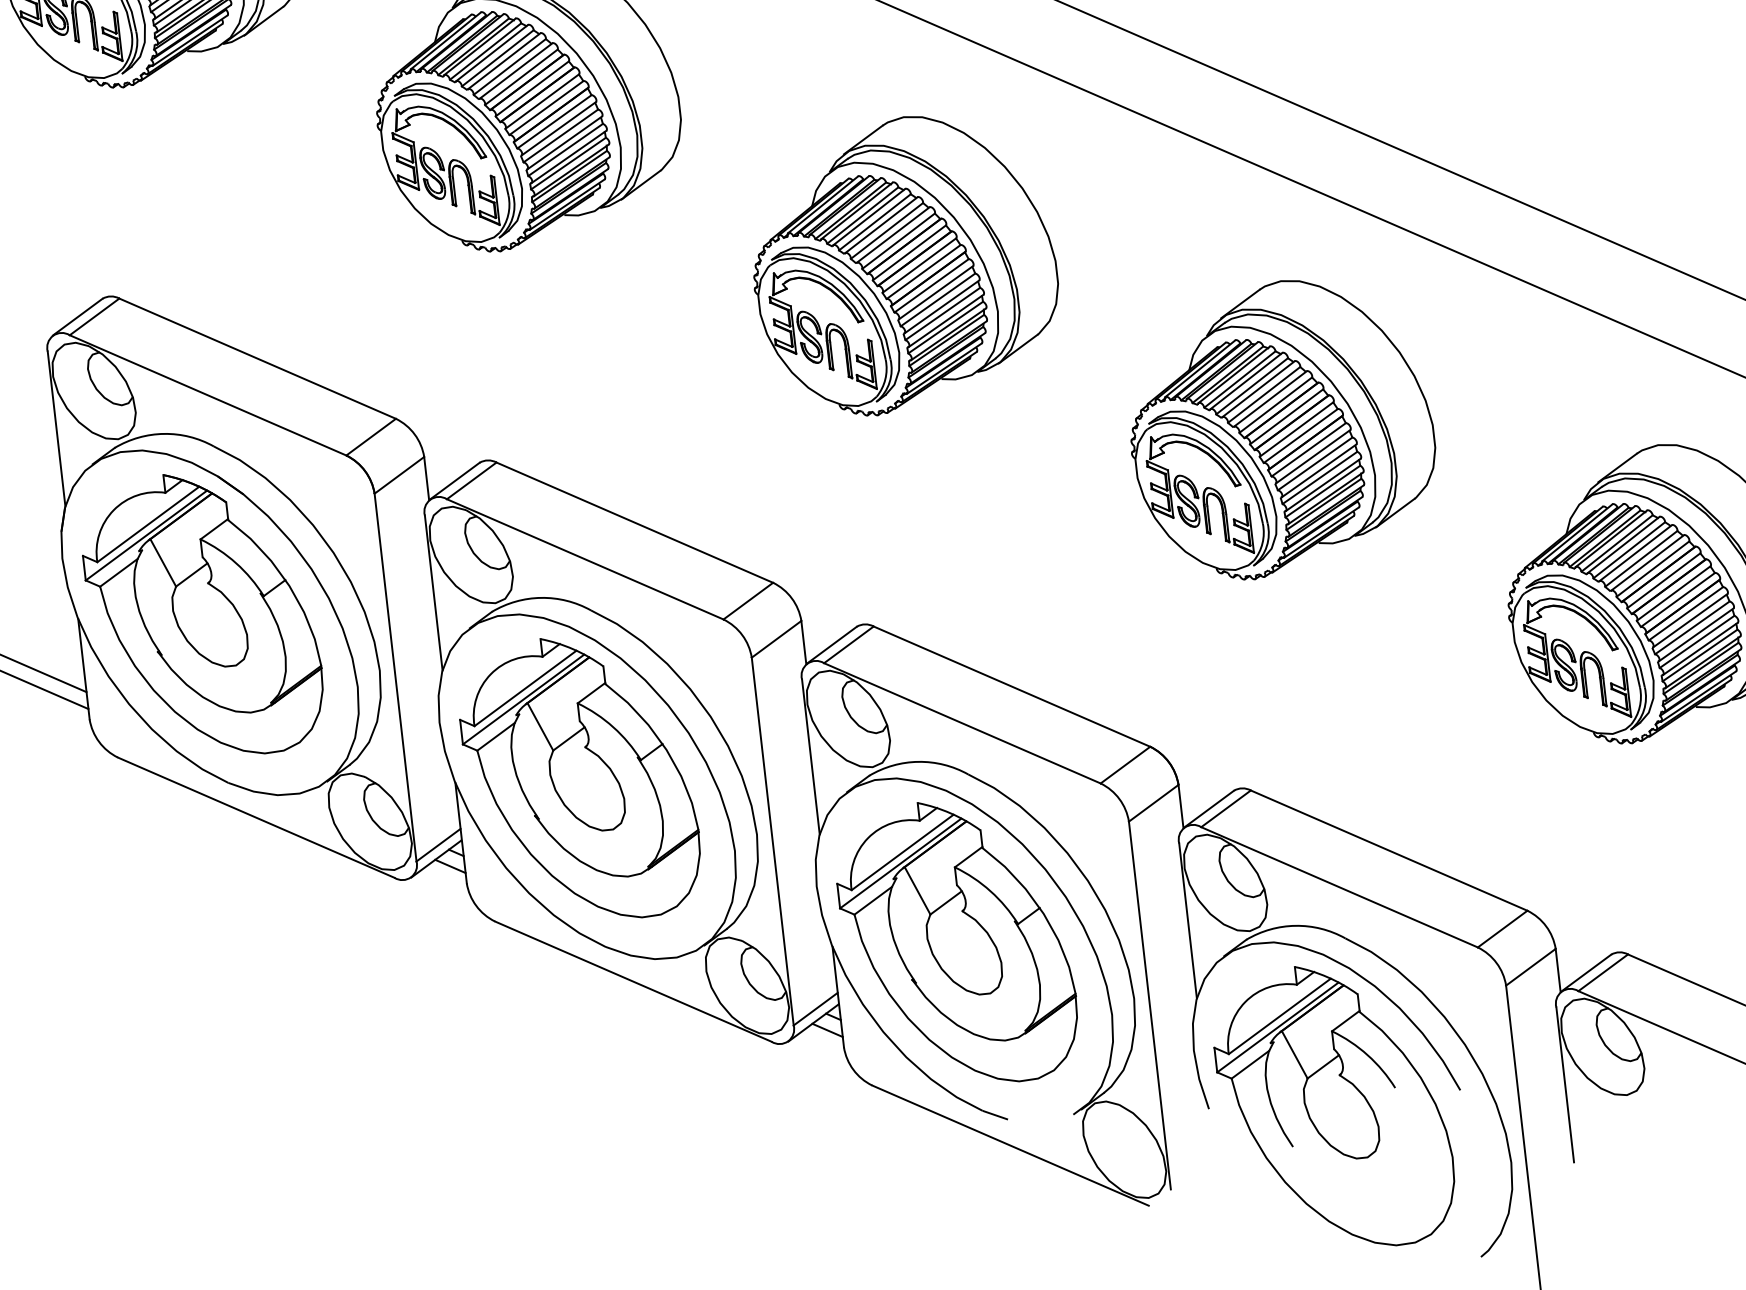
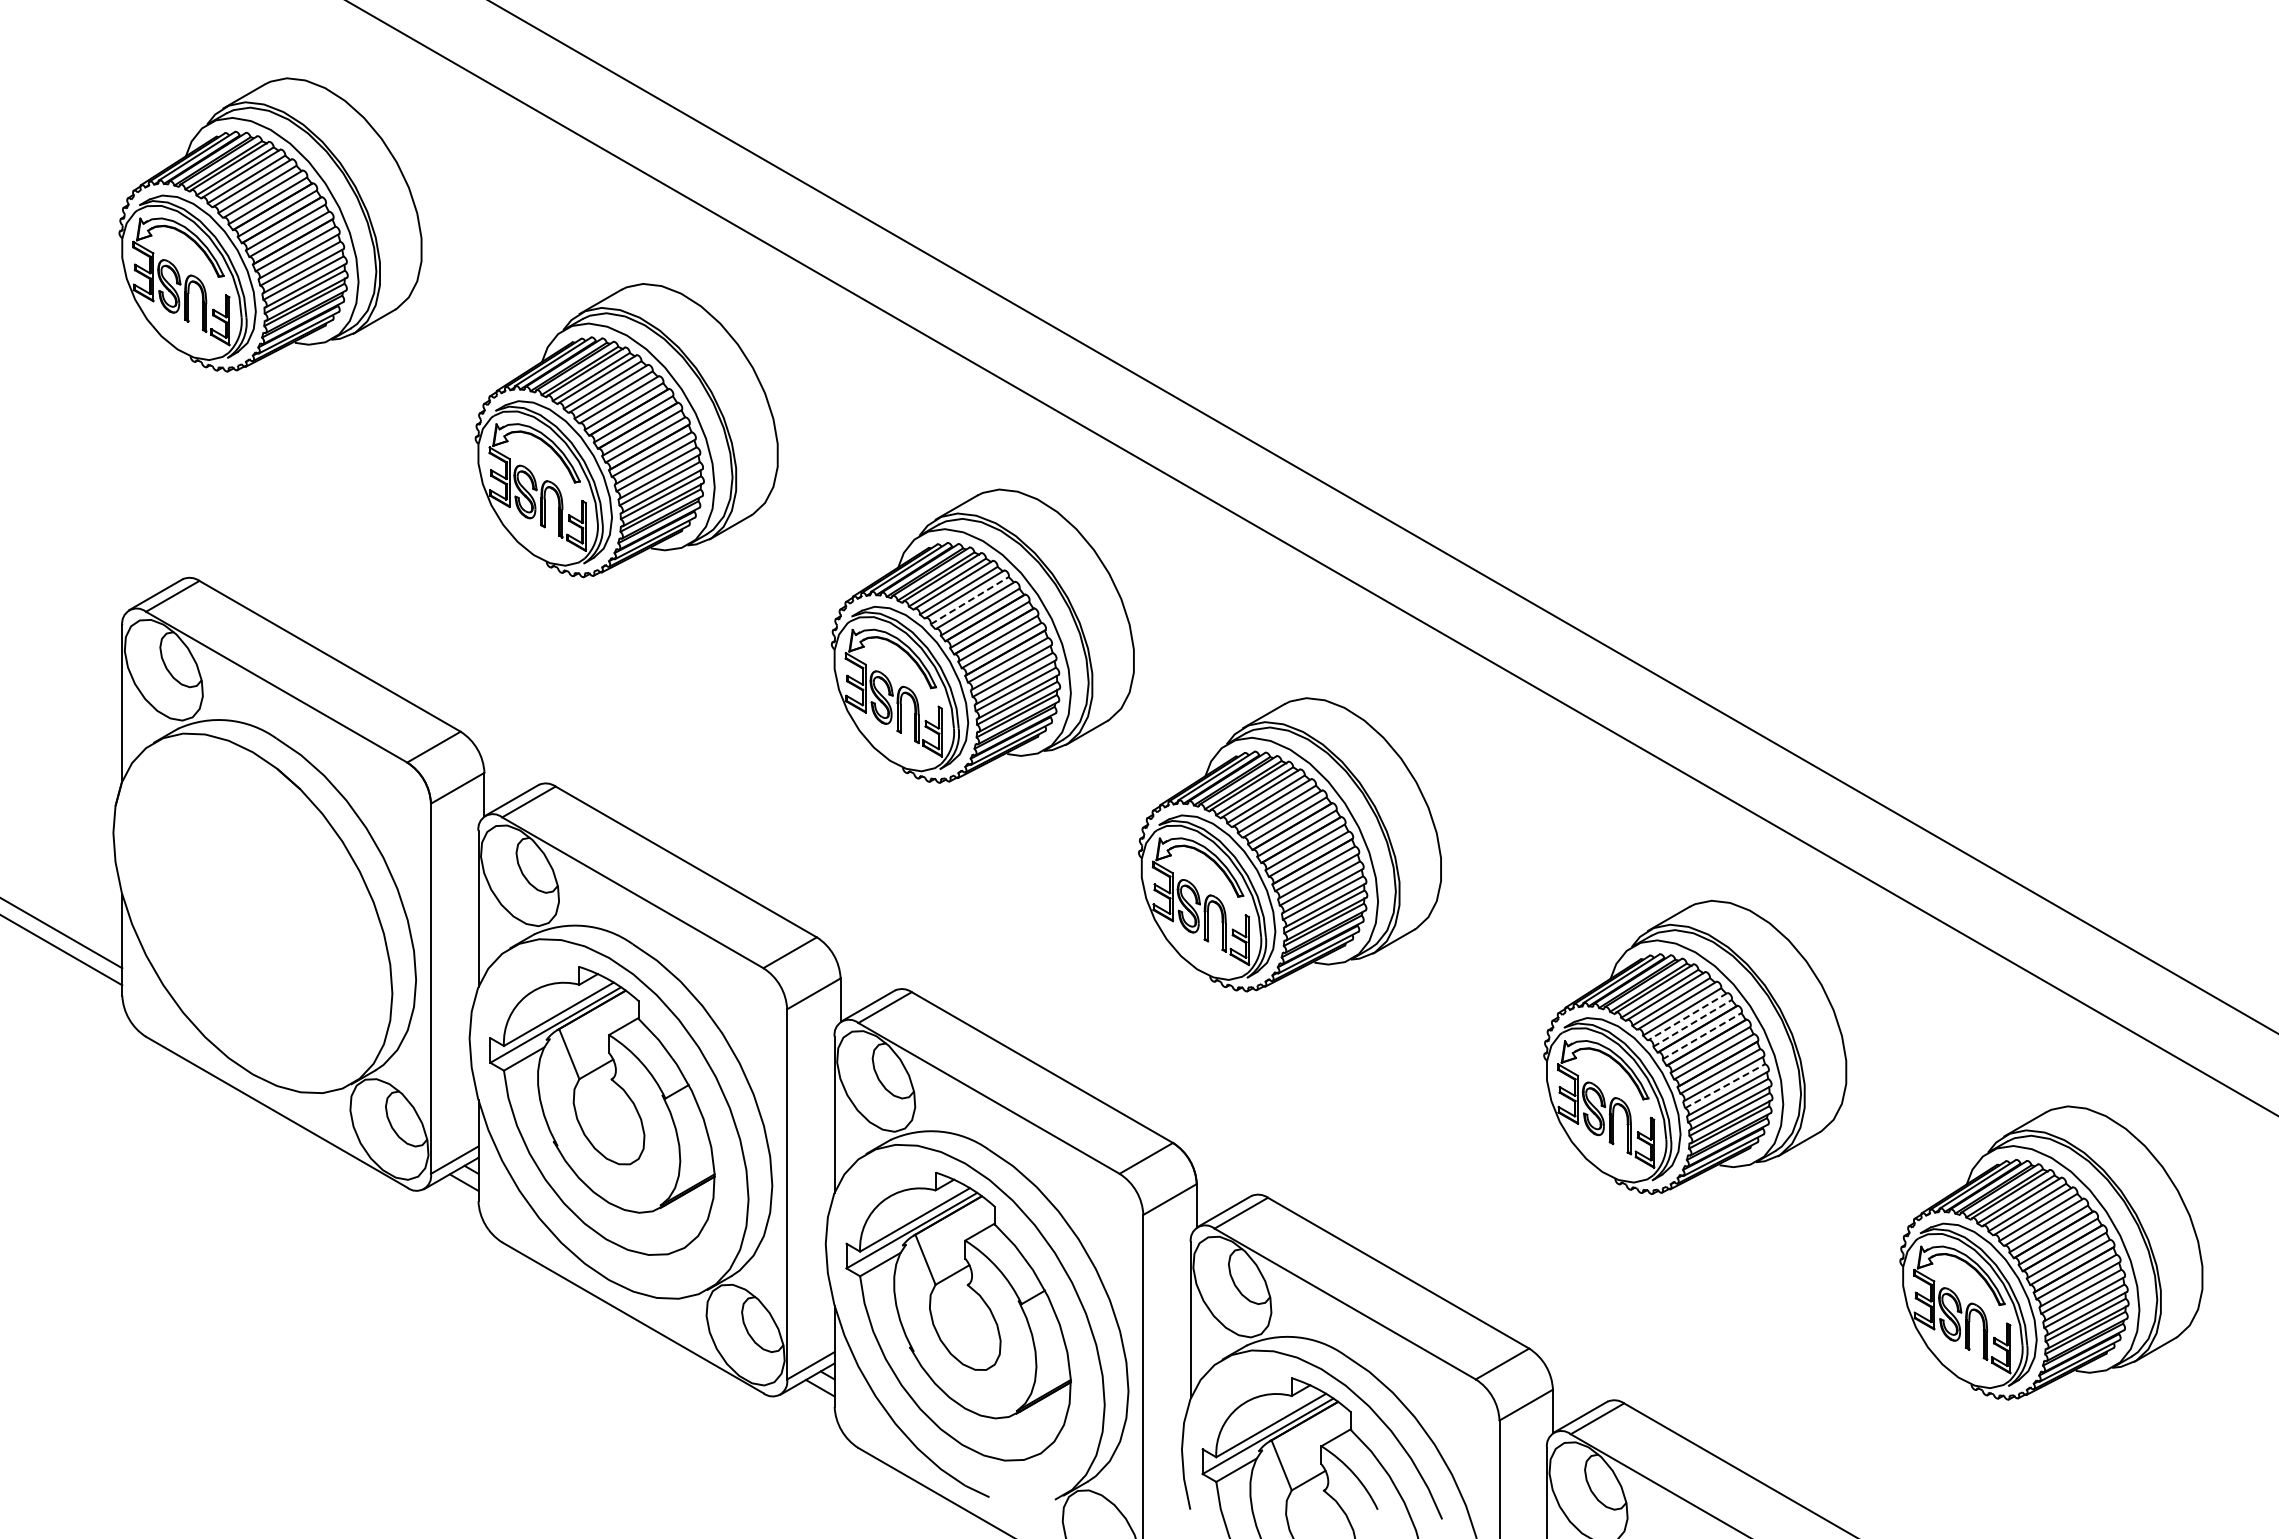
line: (886, 230) -> (969, 600), solid -> dashed
part: (1280, 428) -> (1289, 844), moved
line: (1647, 562) -> (1687, 1016), solid -> dashed
line: (1652, 569) -> (1692, 1023), solid -> dashed
line: (1663, 581) -> (1701, 1036), solid -> dashed
part: (202, 615) -> (246, 905), removed
line: (1692, 628) -> (1725, 1086), solid -> dashed

